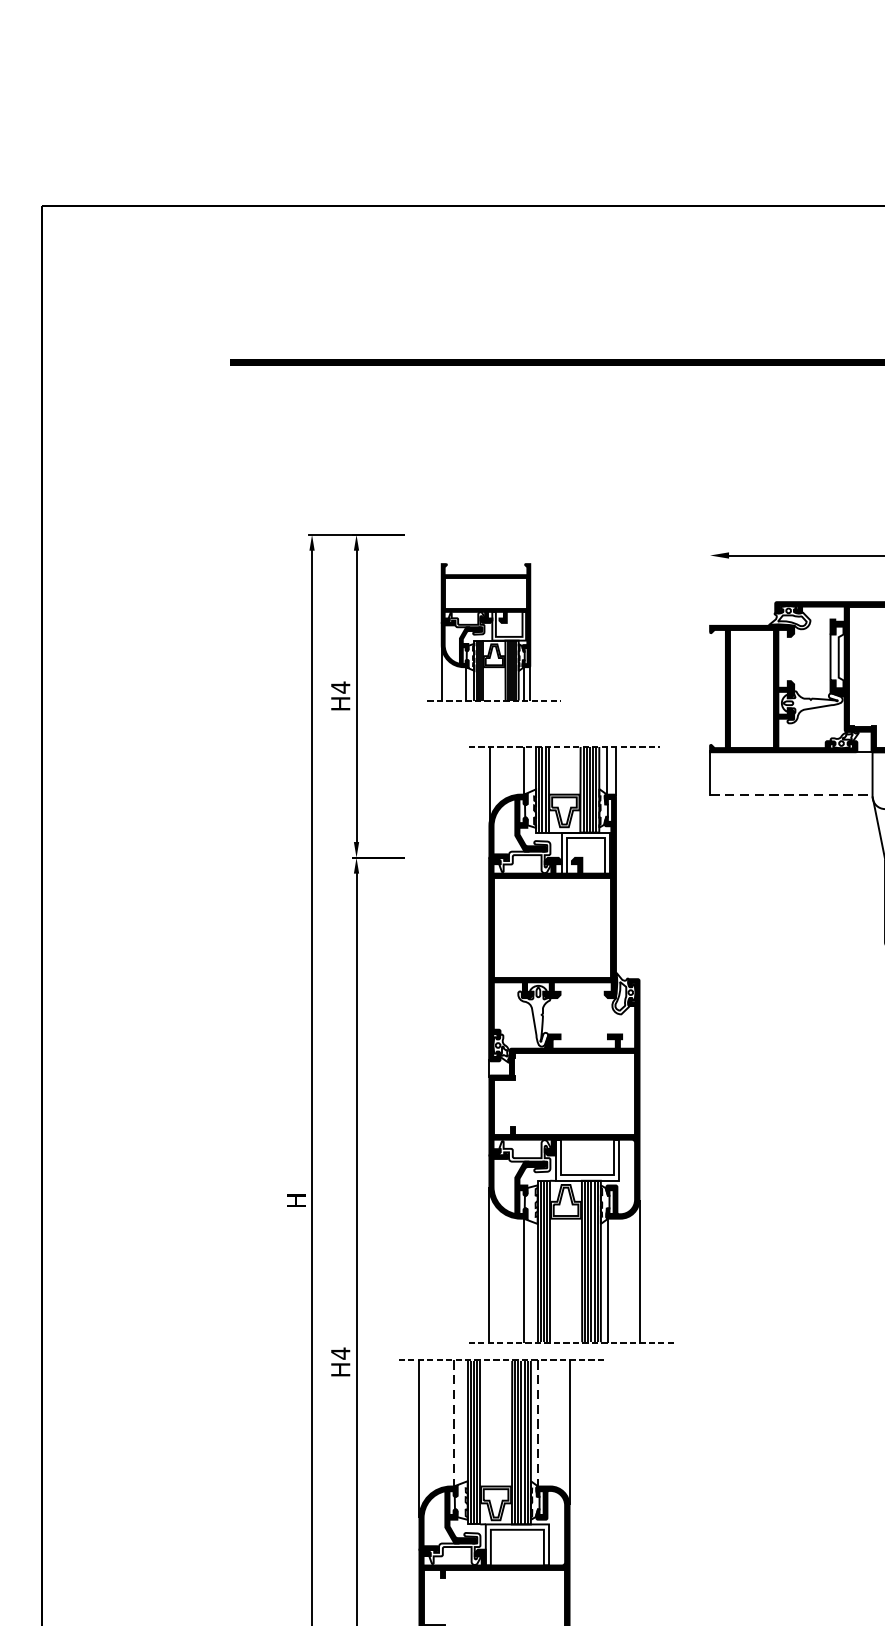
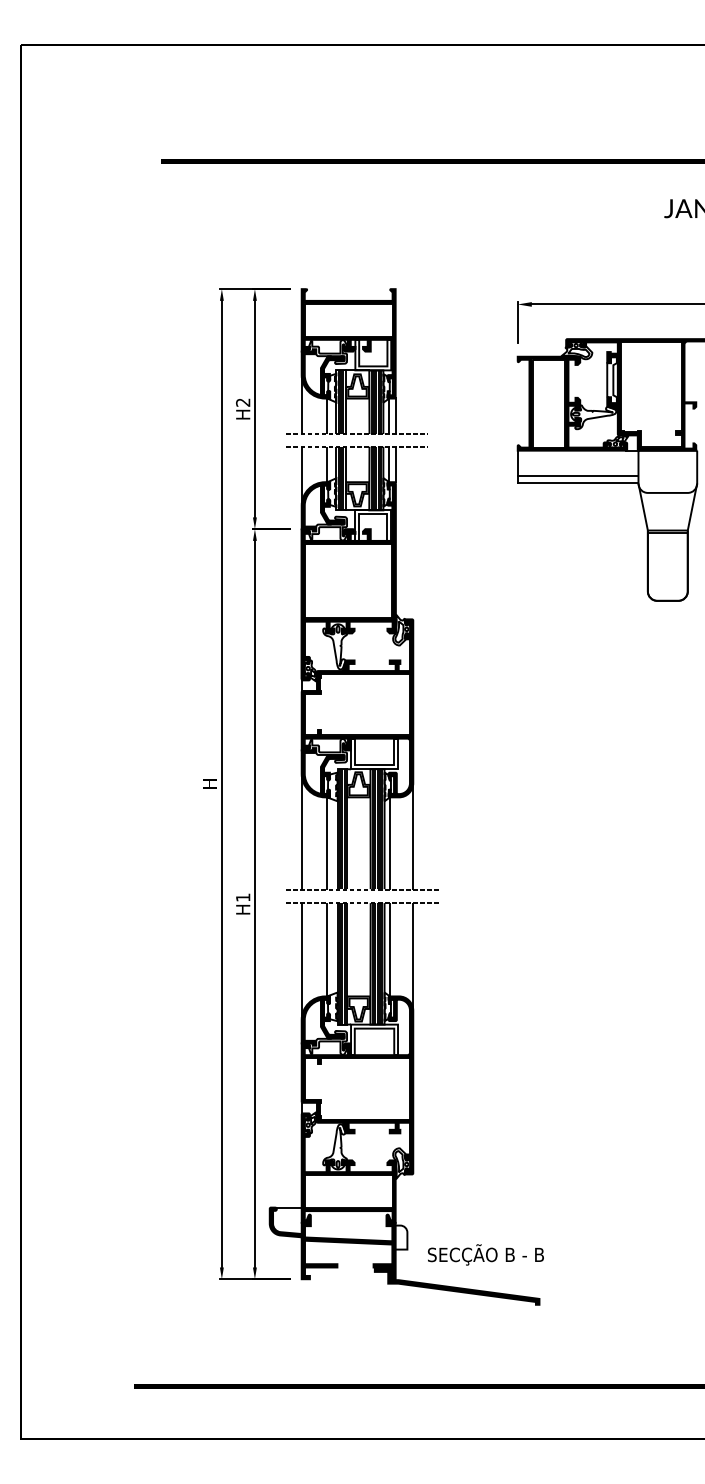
line: (709, 579) -> (517, 322), added
part: (493, 632) -> (356, 361), size x1.43
text: (341, 687) -> (243, 402), H4 -> H2
line: (790, 785) -> (577, 475), added
line: (791, 795) -> (578, 482), dashed -> solid
part: (571, 1045) -> (362, 668), moved
text: (341, 1353) -> (243, 897), H4 -> H1
line: (454, 1423) -> (327, 949), dashed -> solid
line: (537, 1423) -> (389, 949), dashed -> solid

